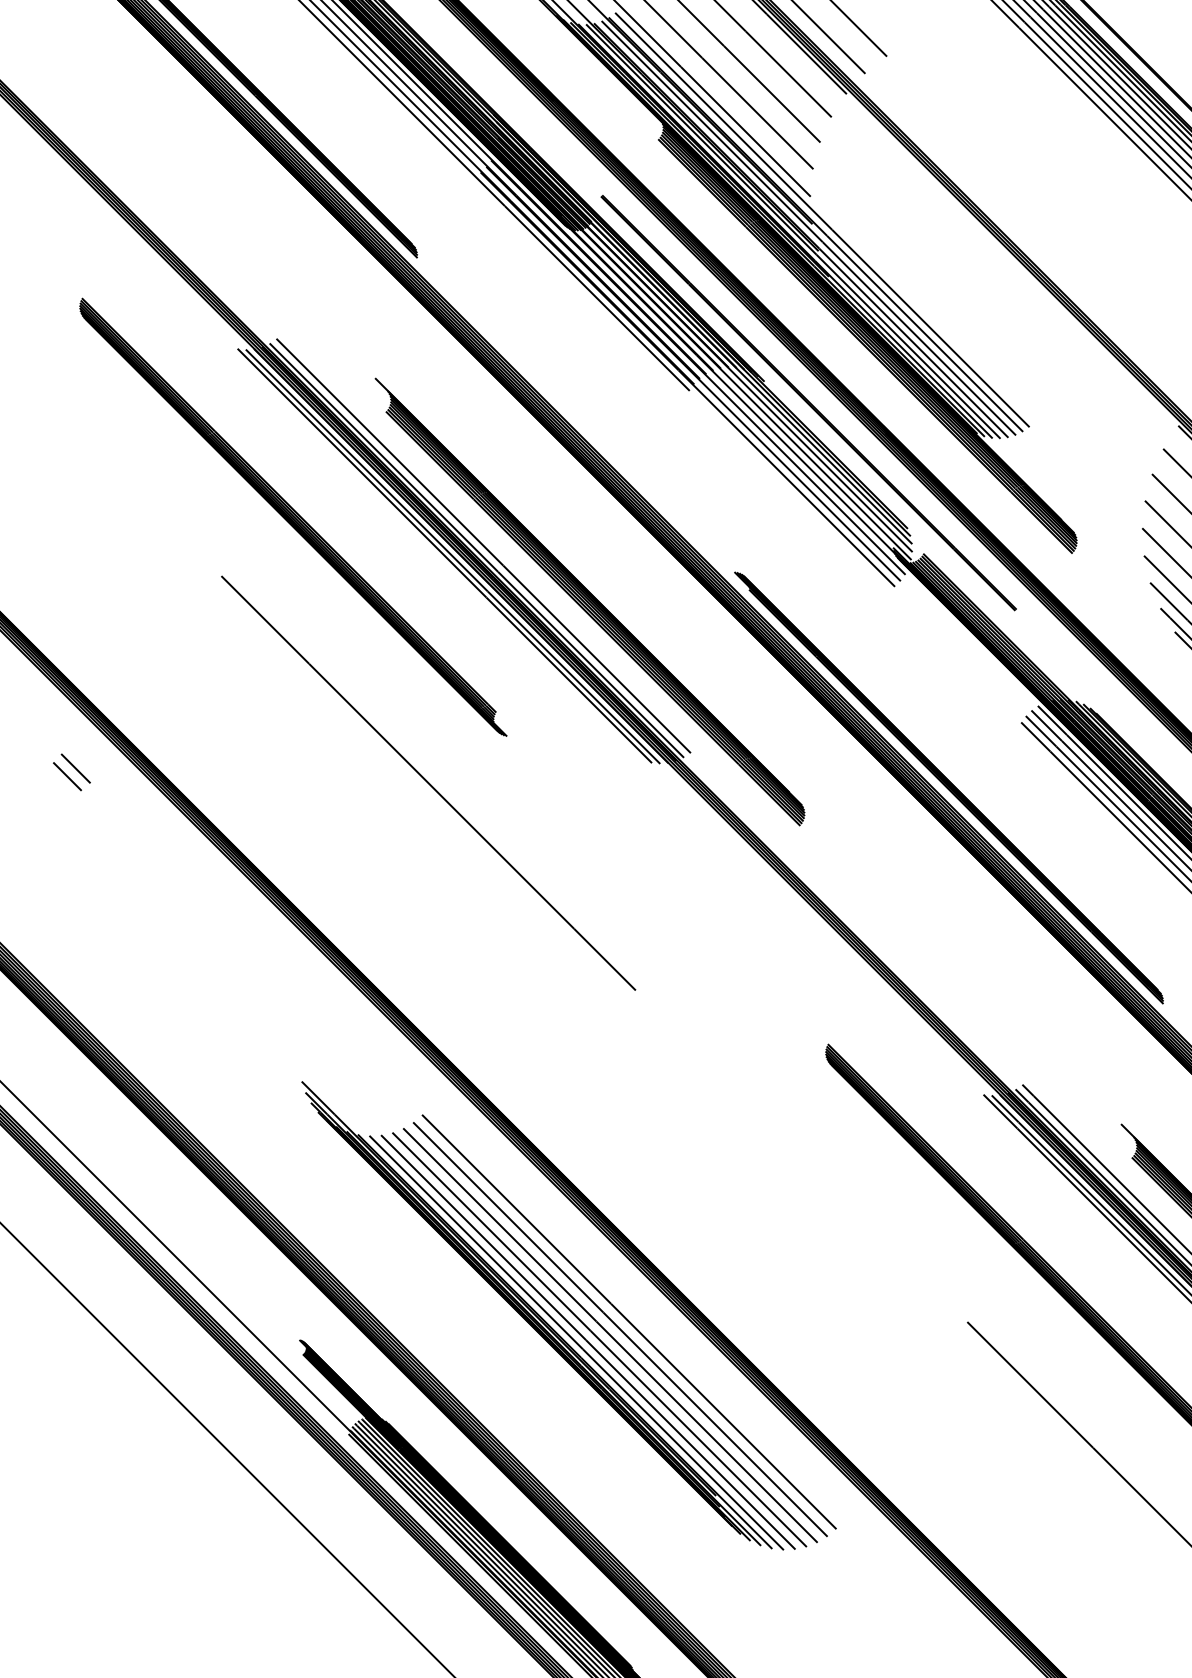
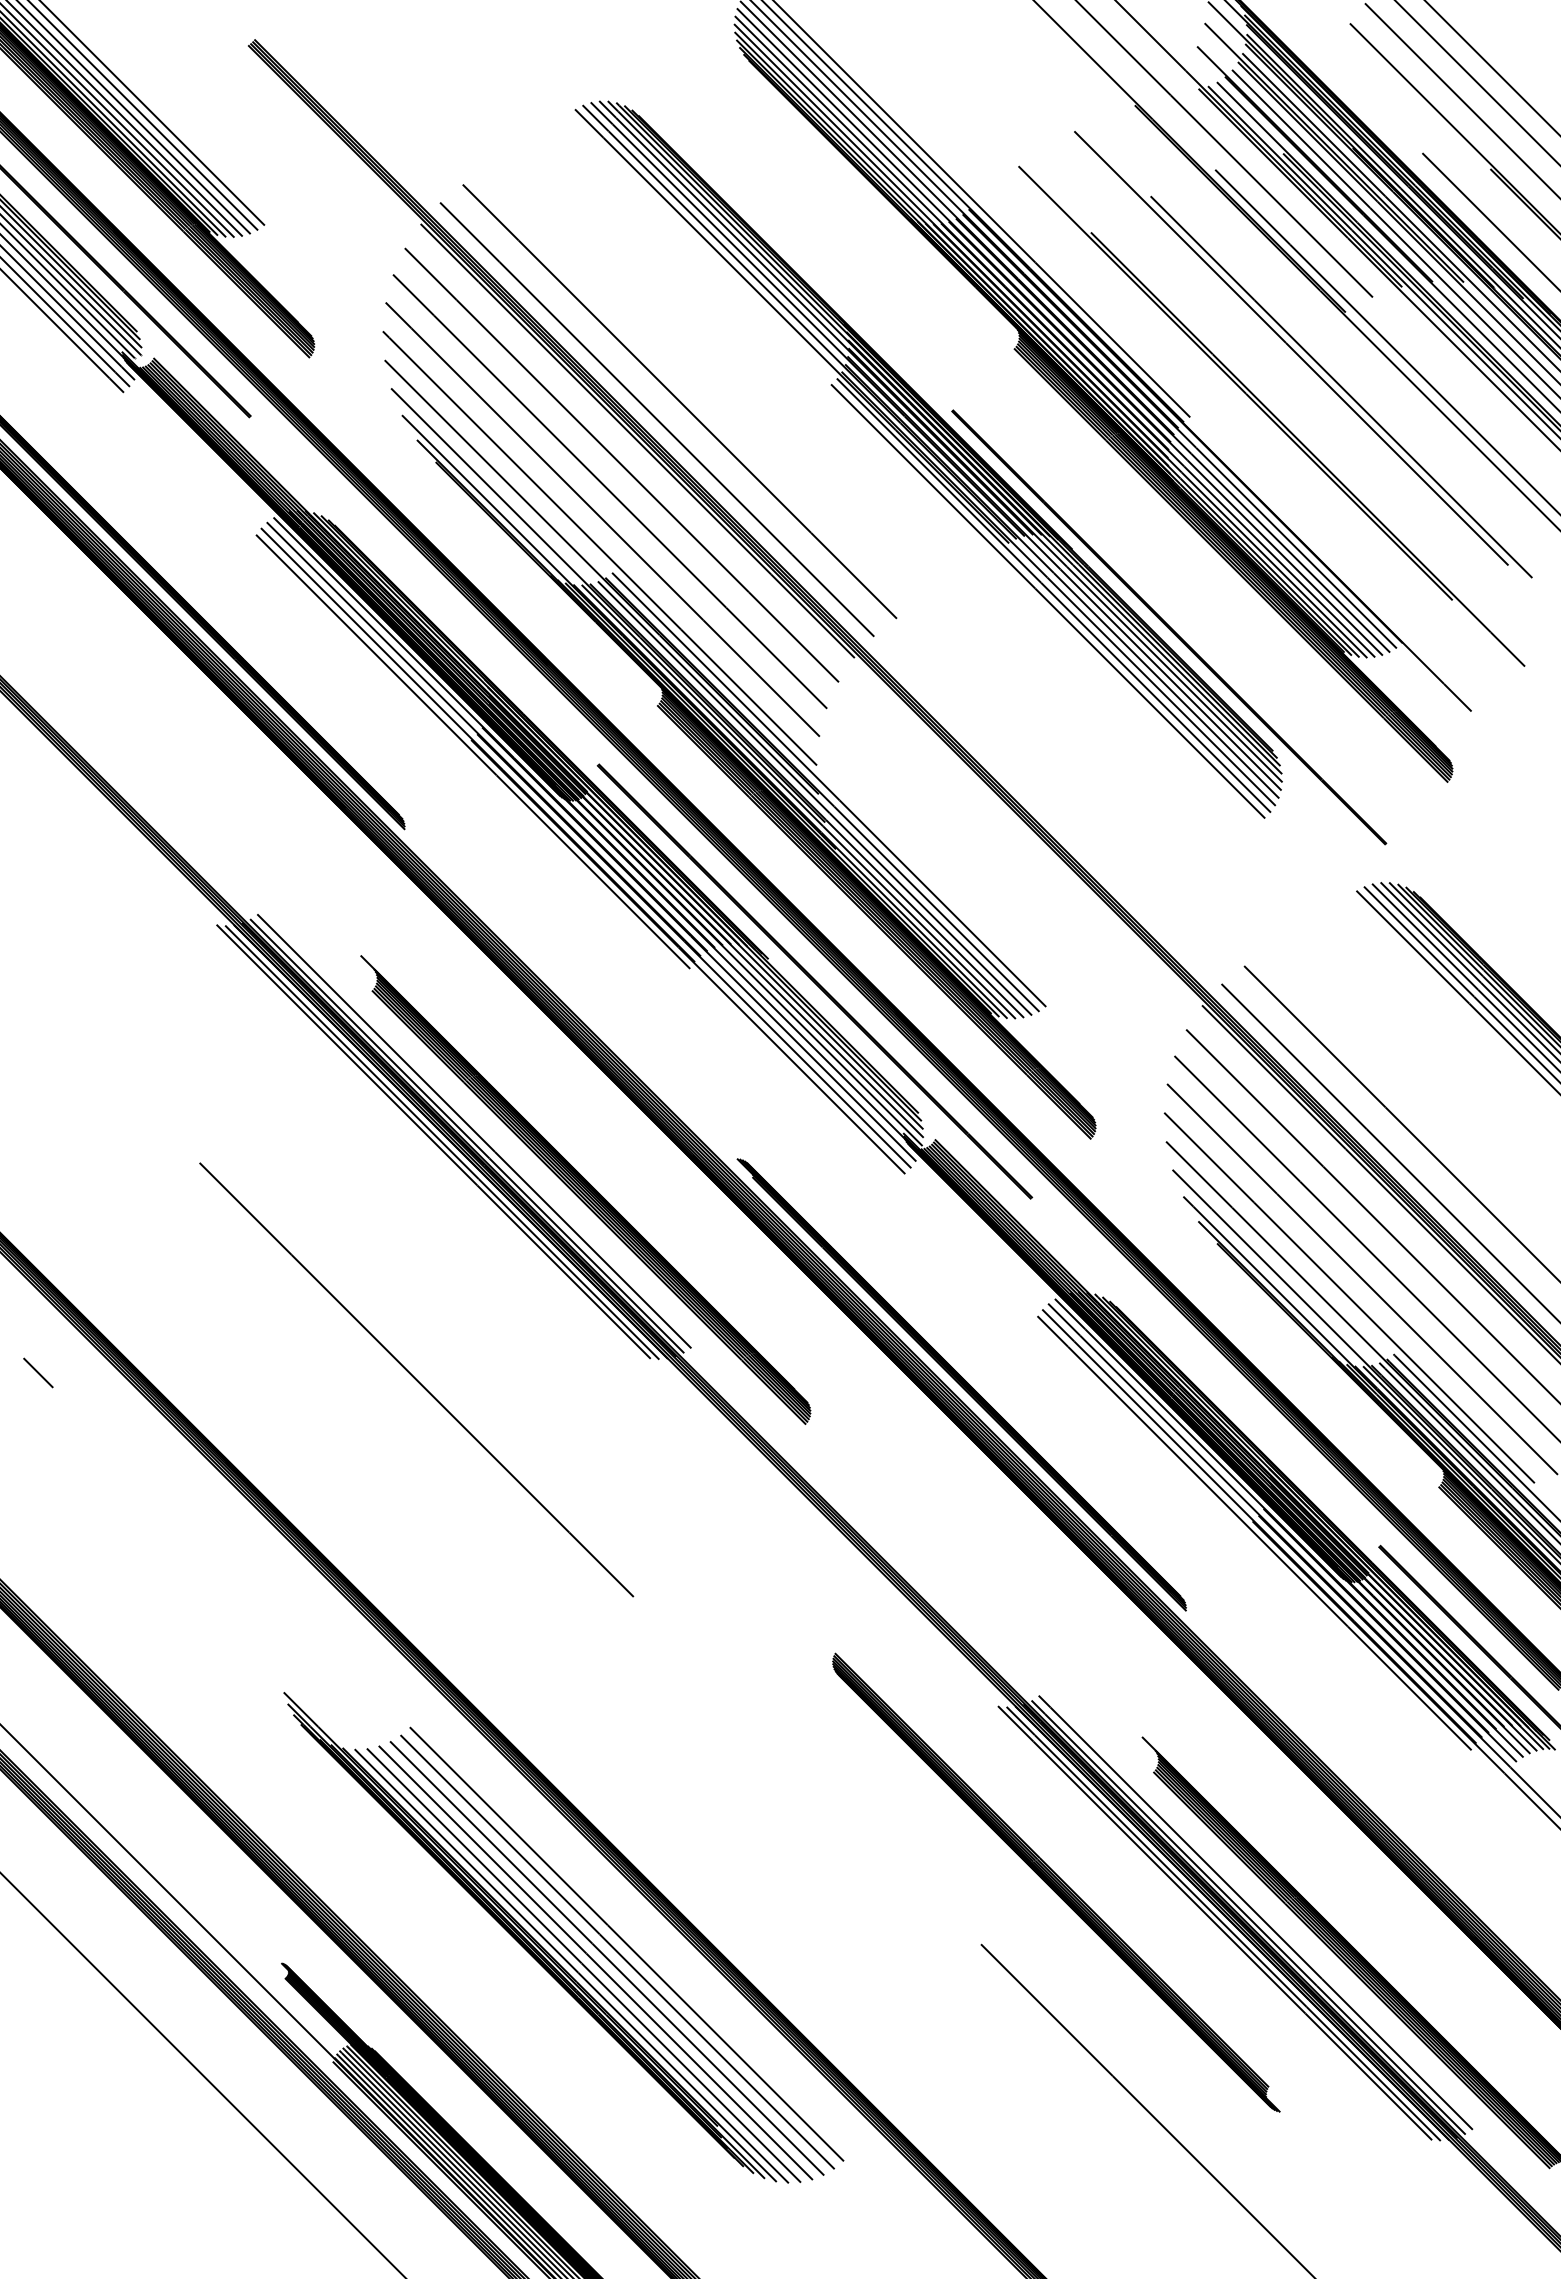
part: (292, 517) -> (274, 1101), removed
line: (75, 768) -> (46, 1364), removed

